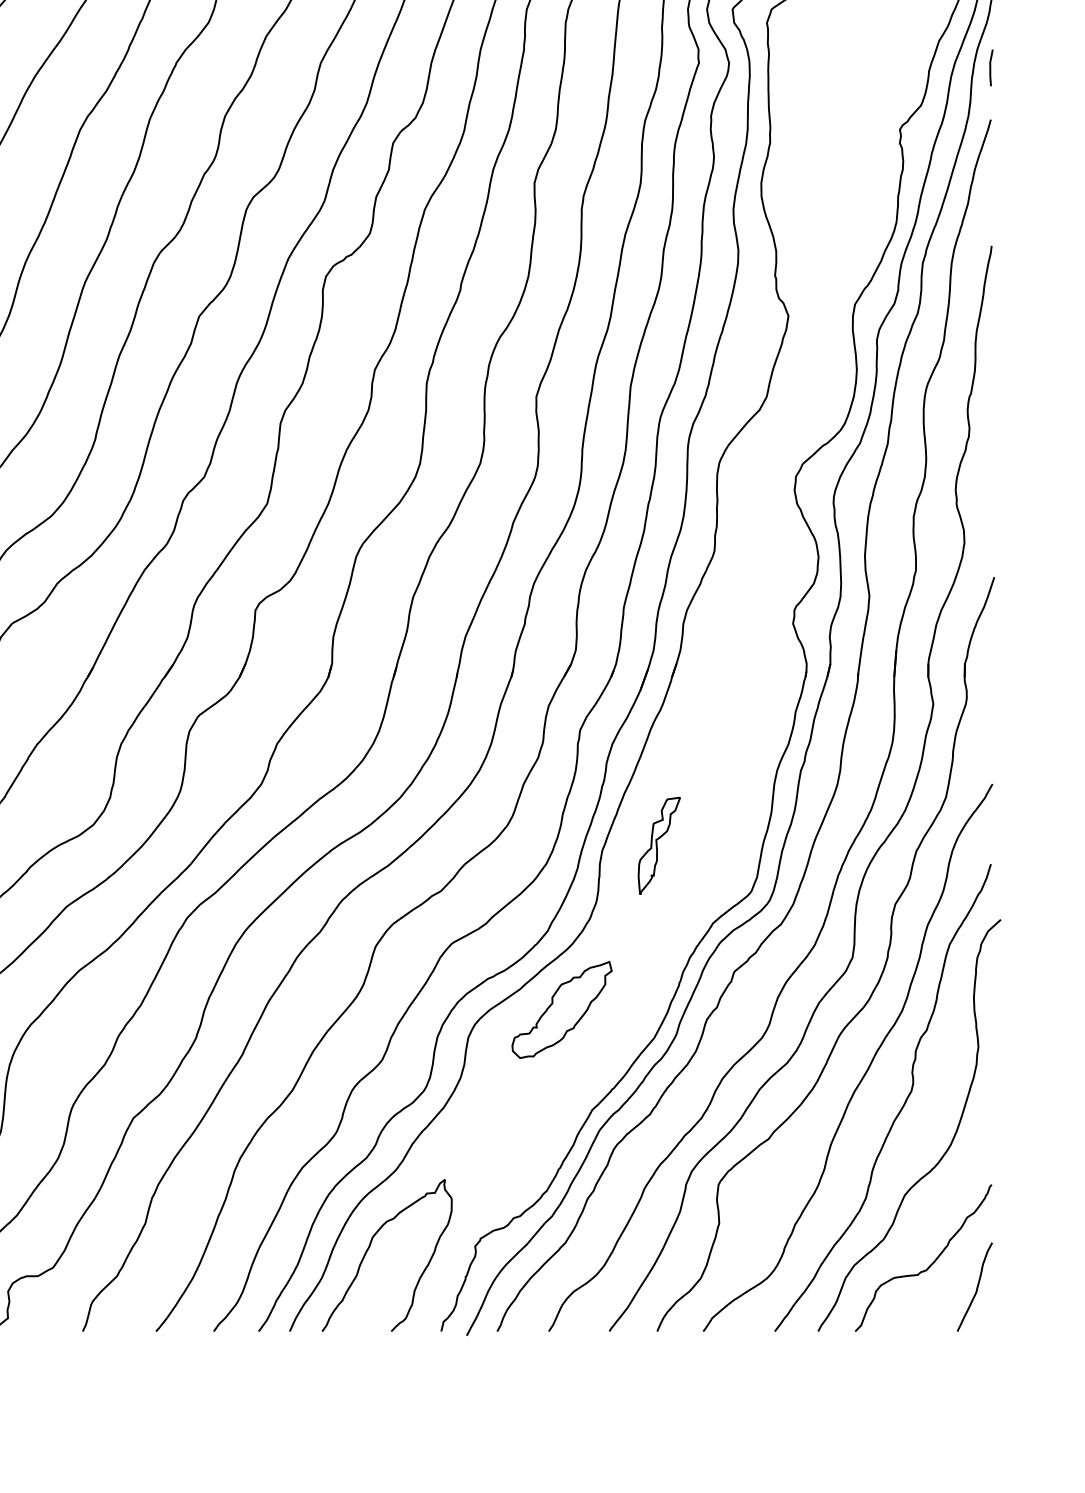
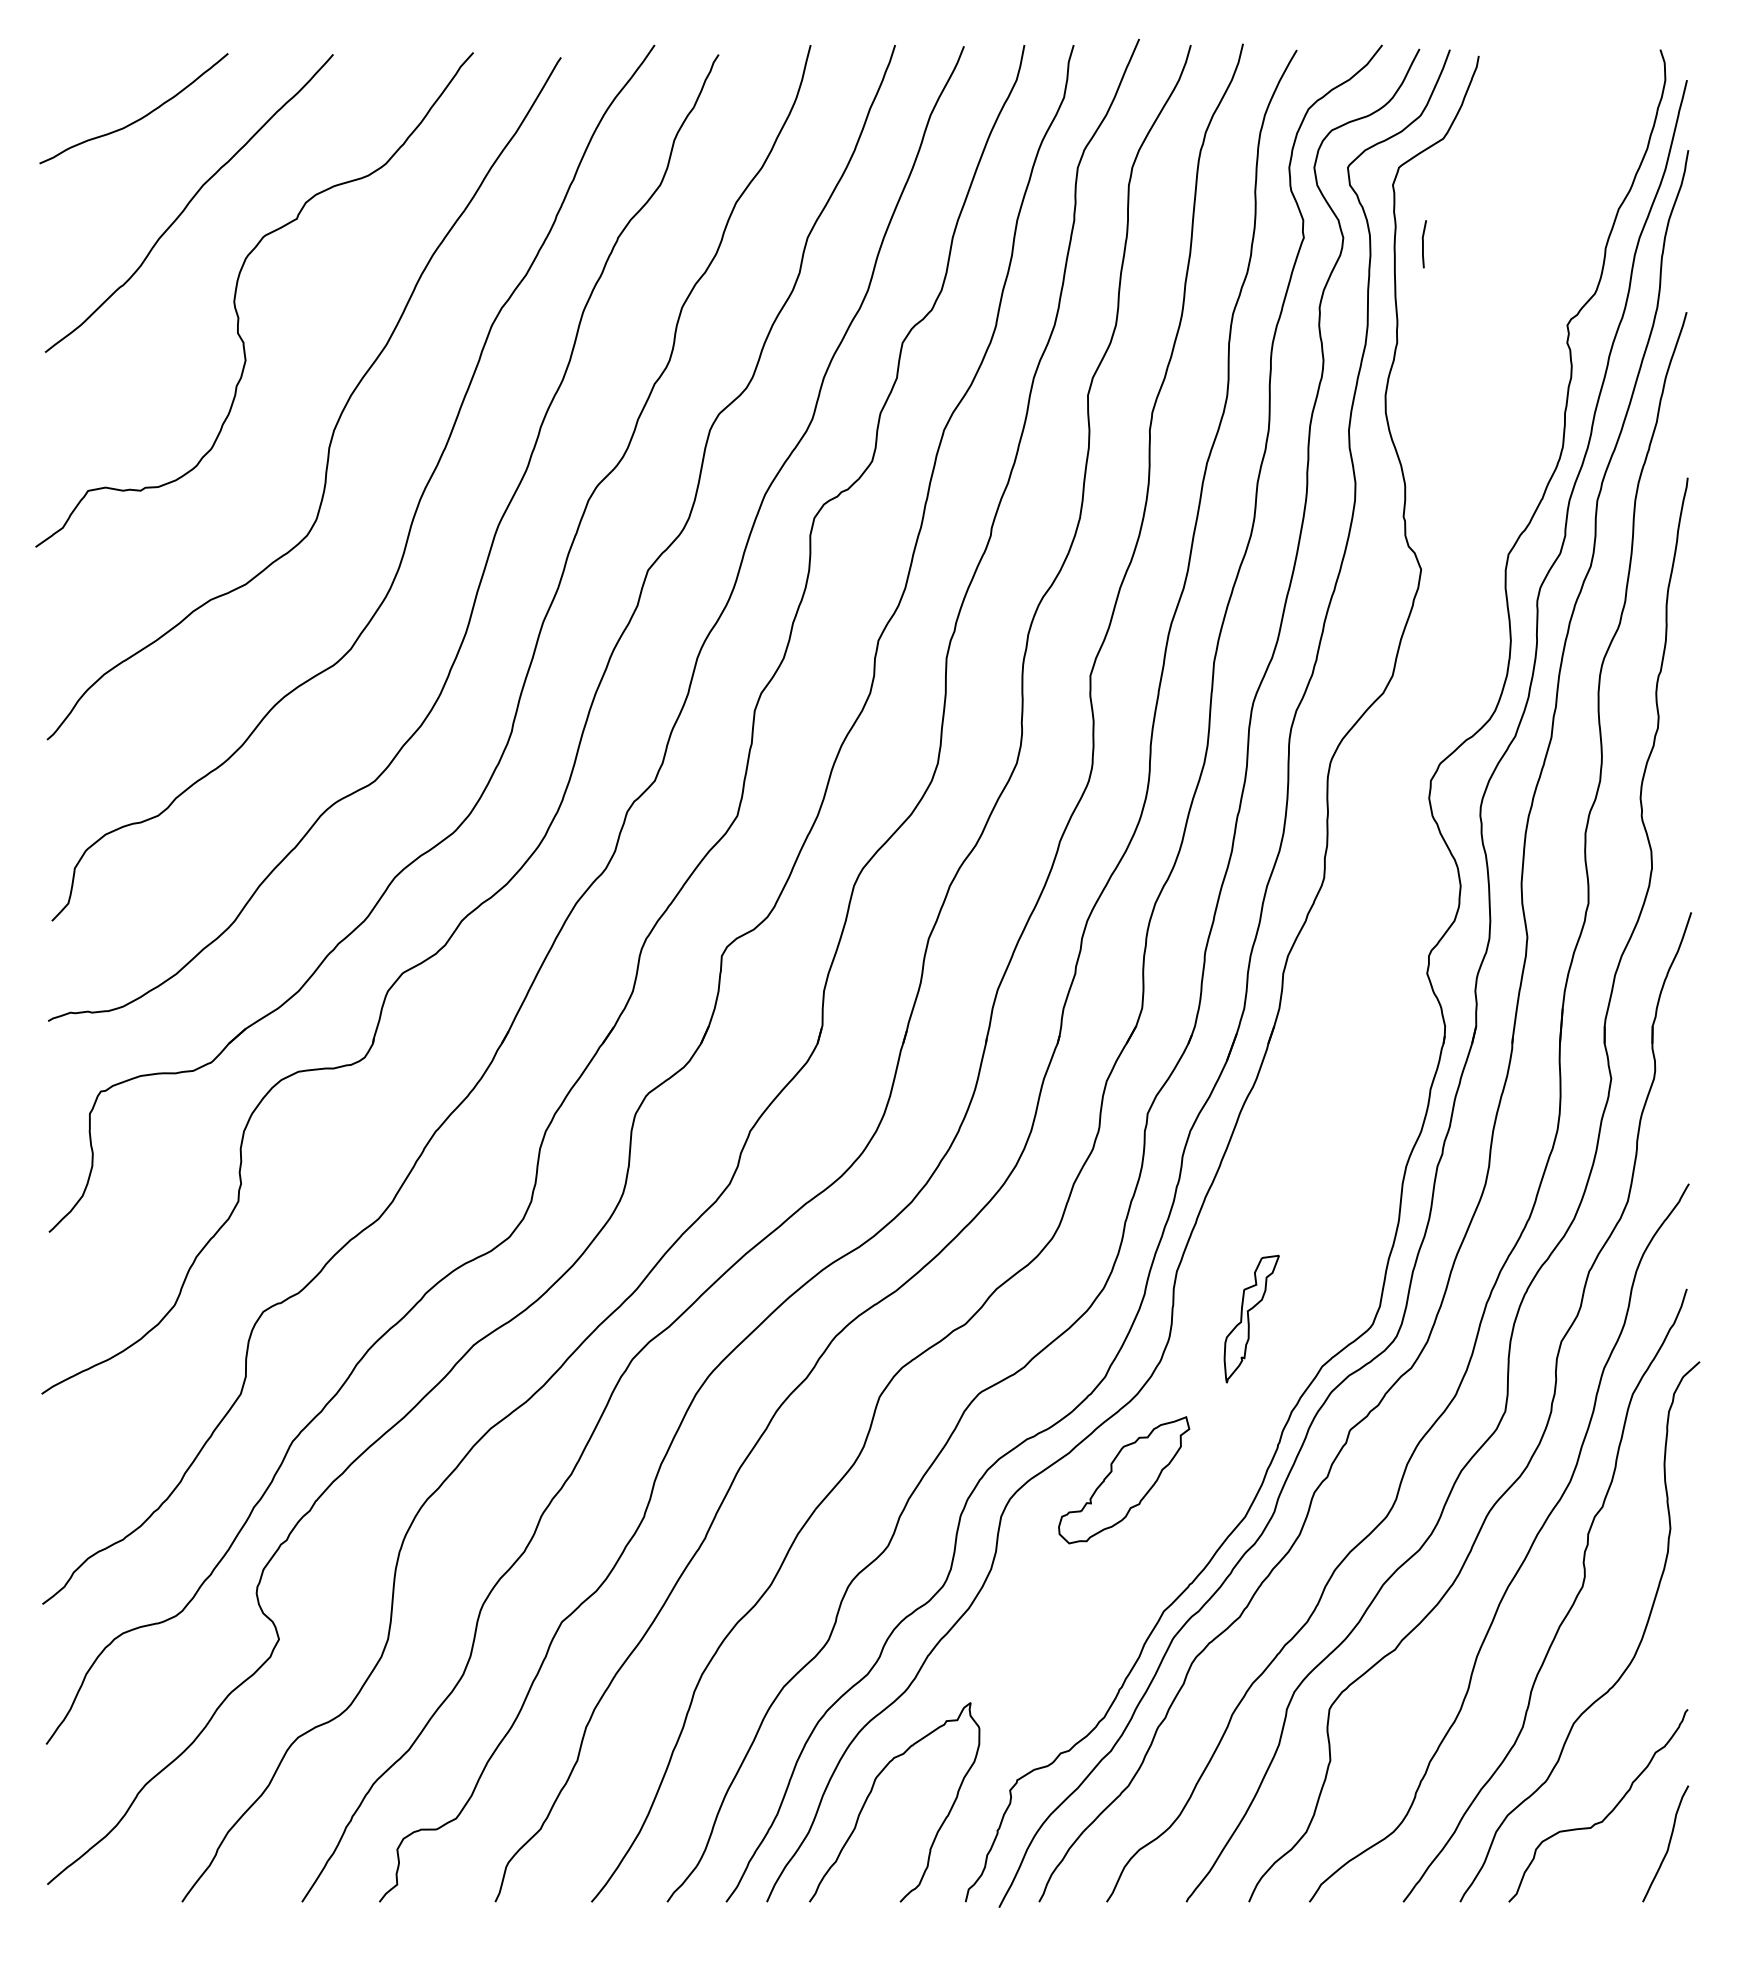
line: (990, 68) -> (1423, 244), moved
part: (659, 845) -> (1251, 1318), moved

